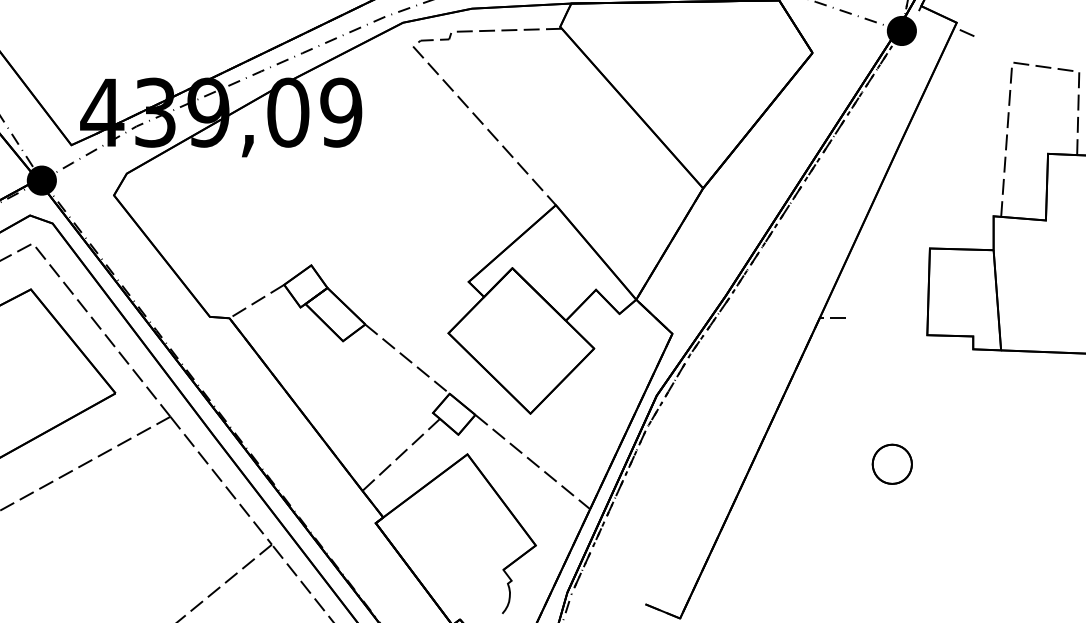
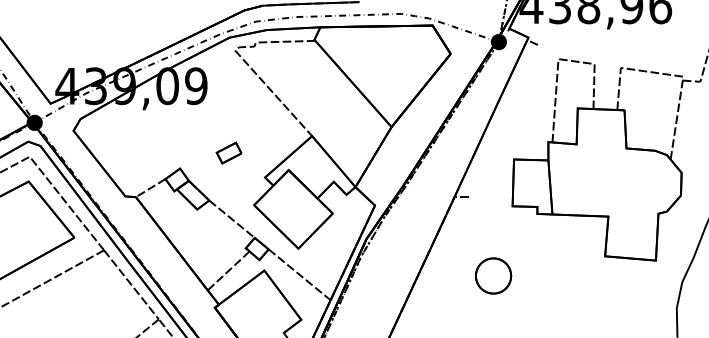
part: (400, 235) -> (228, 152), added
part: (891, 463) -> (493, 275), size x1.67

